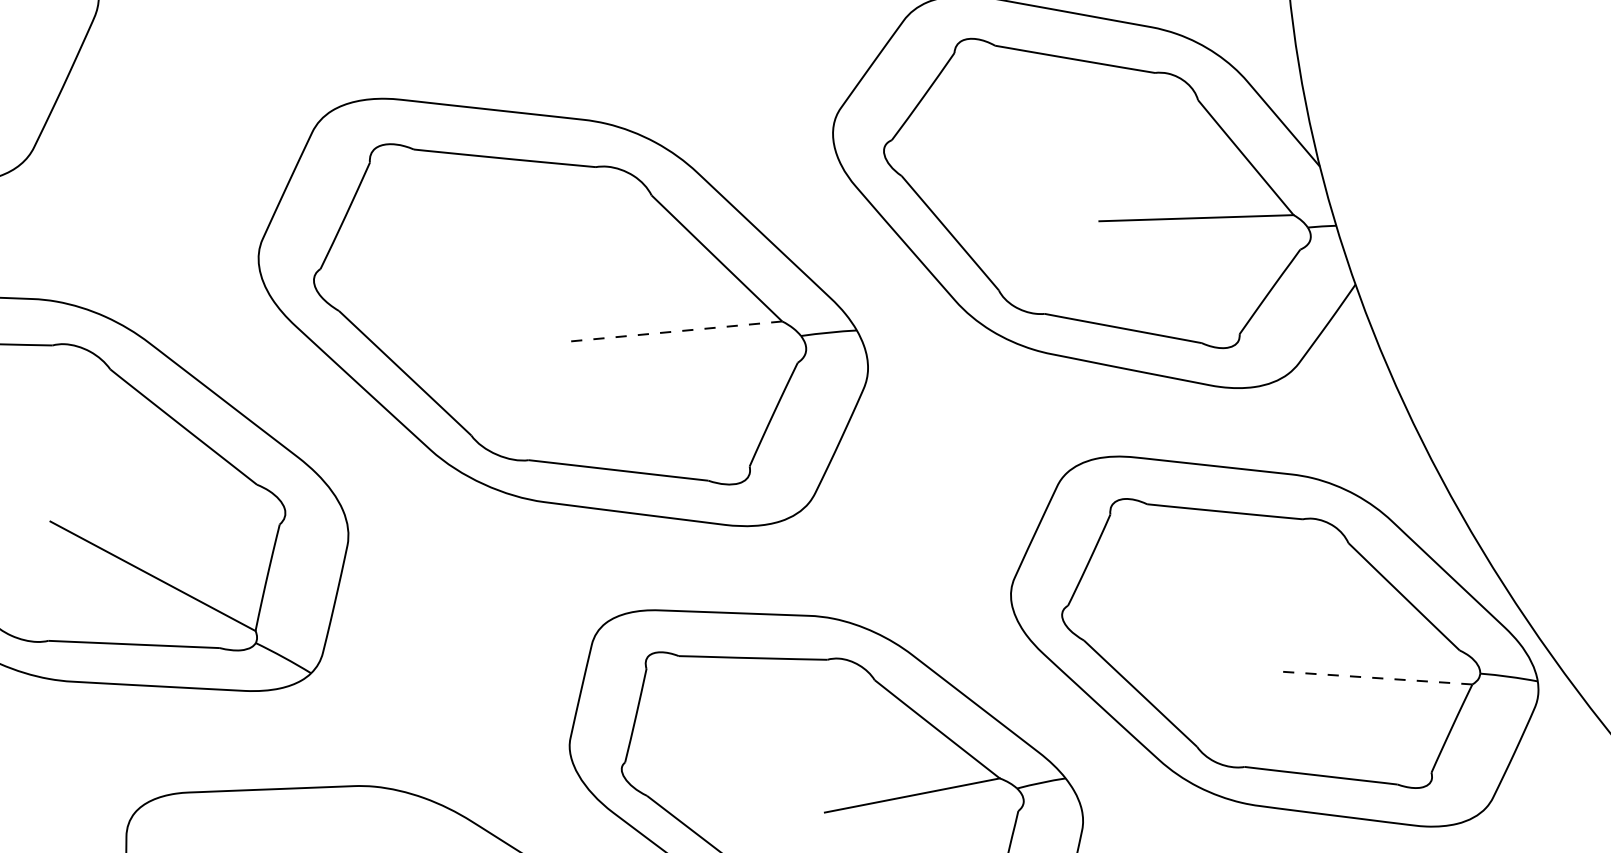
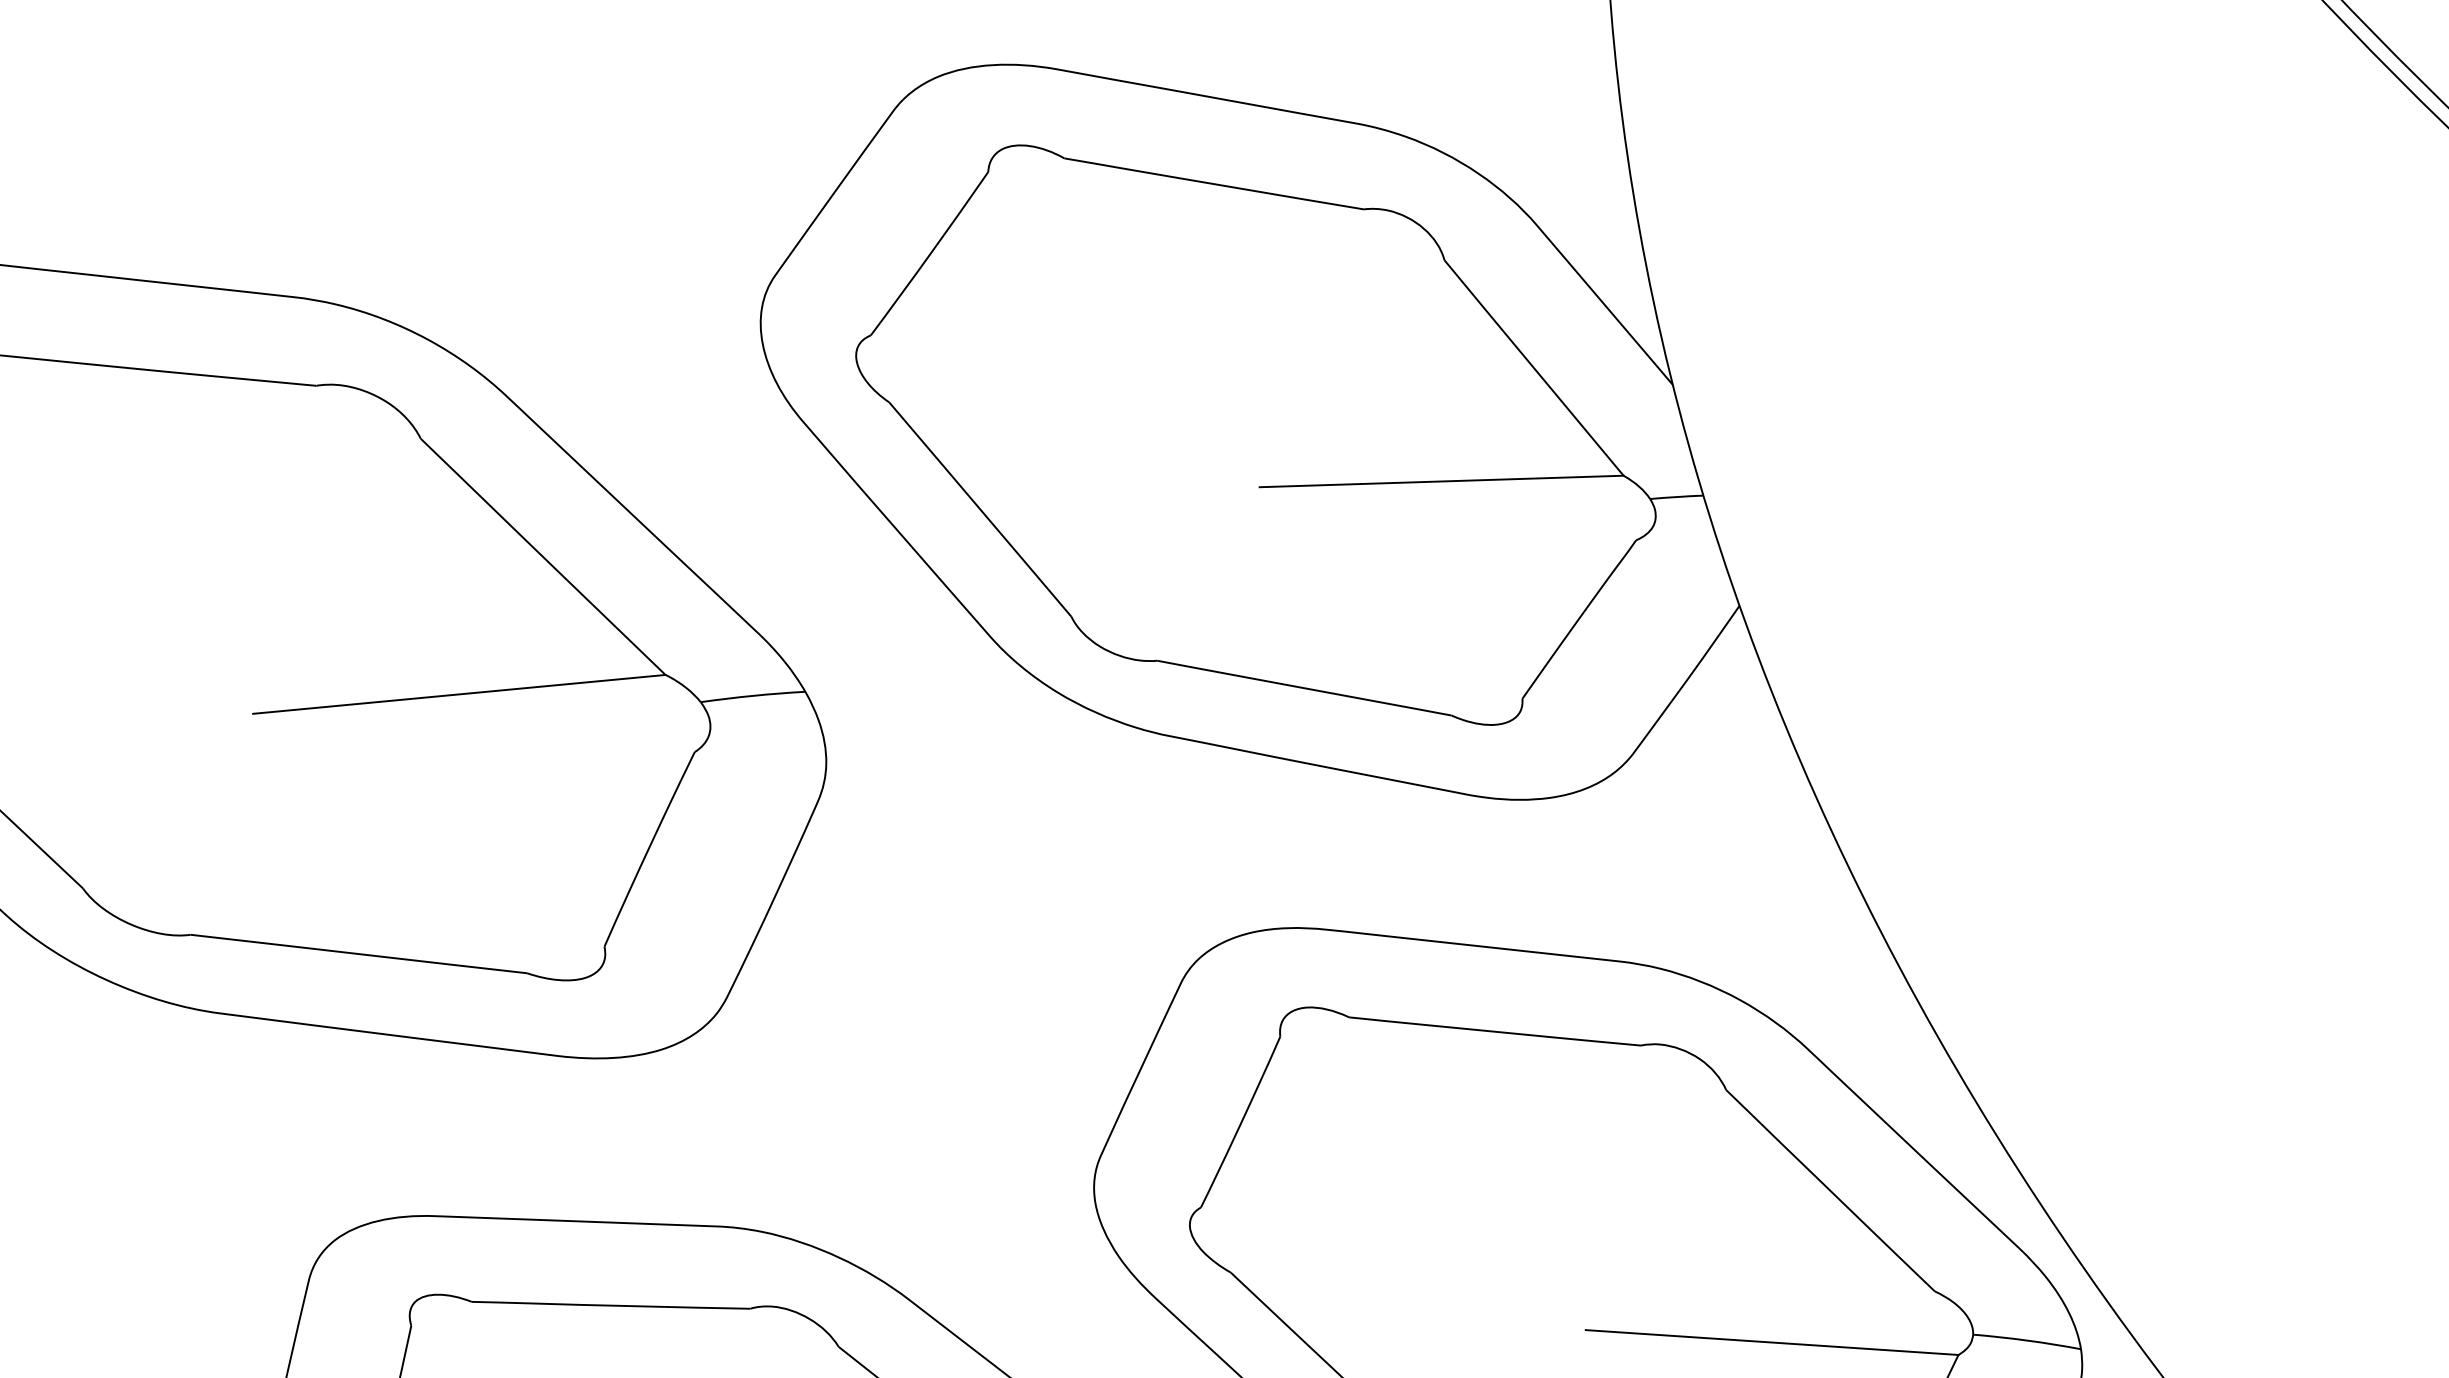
line: (672, 331) -> (459, 693), dashed -> solid
line: (1372, 677) -> (1771, 1341), dashed -> solid

